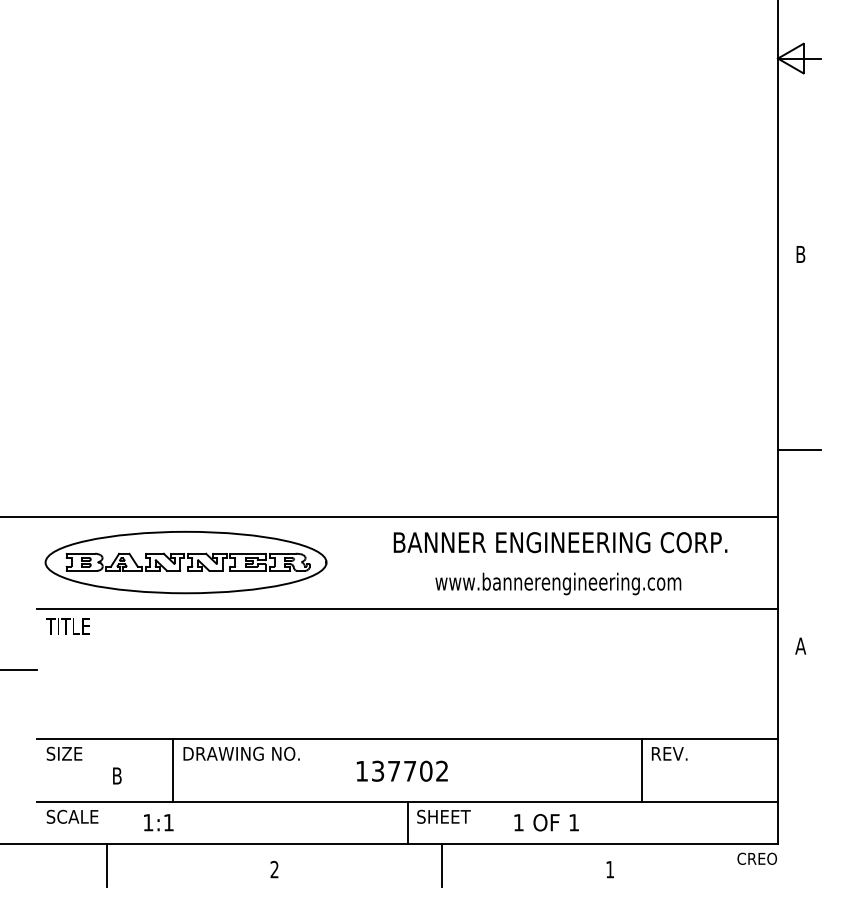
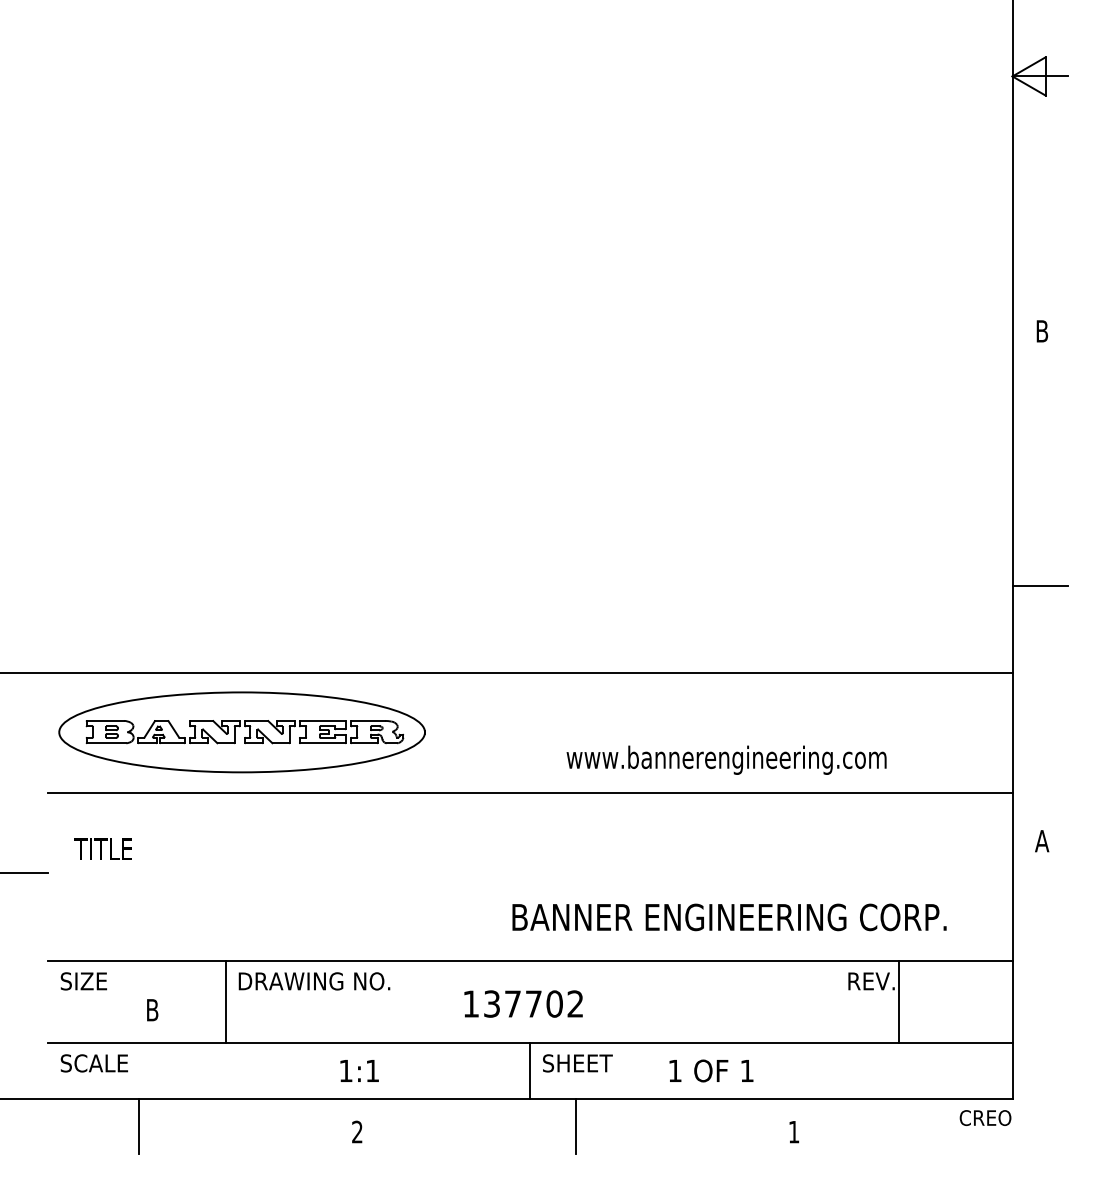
text: (560, 542) -> (729, 917), moved
text: (67, 625) -> (102, 848), moved
line: (641, 770) -> (899, 1002), moved
text: (158, 822) -> (359, 1070), moved

